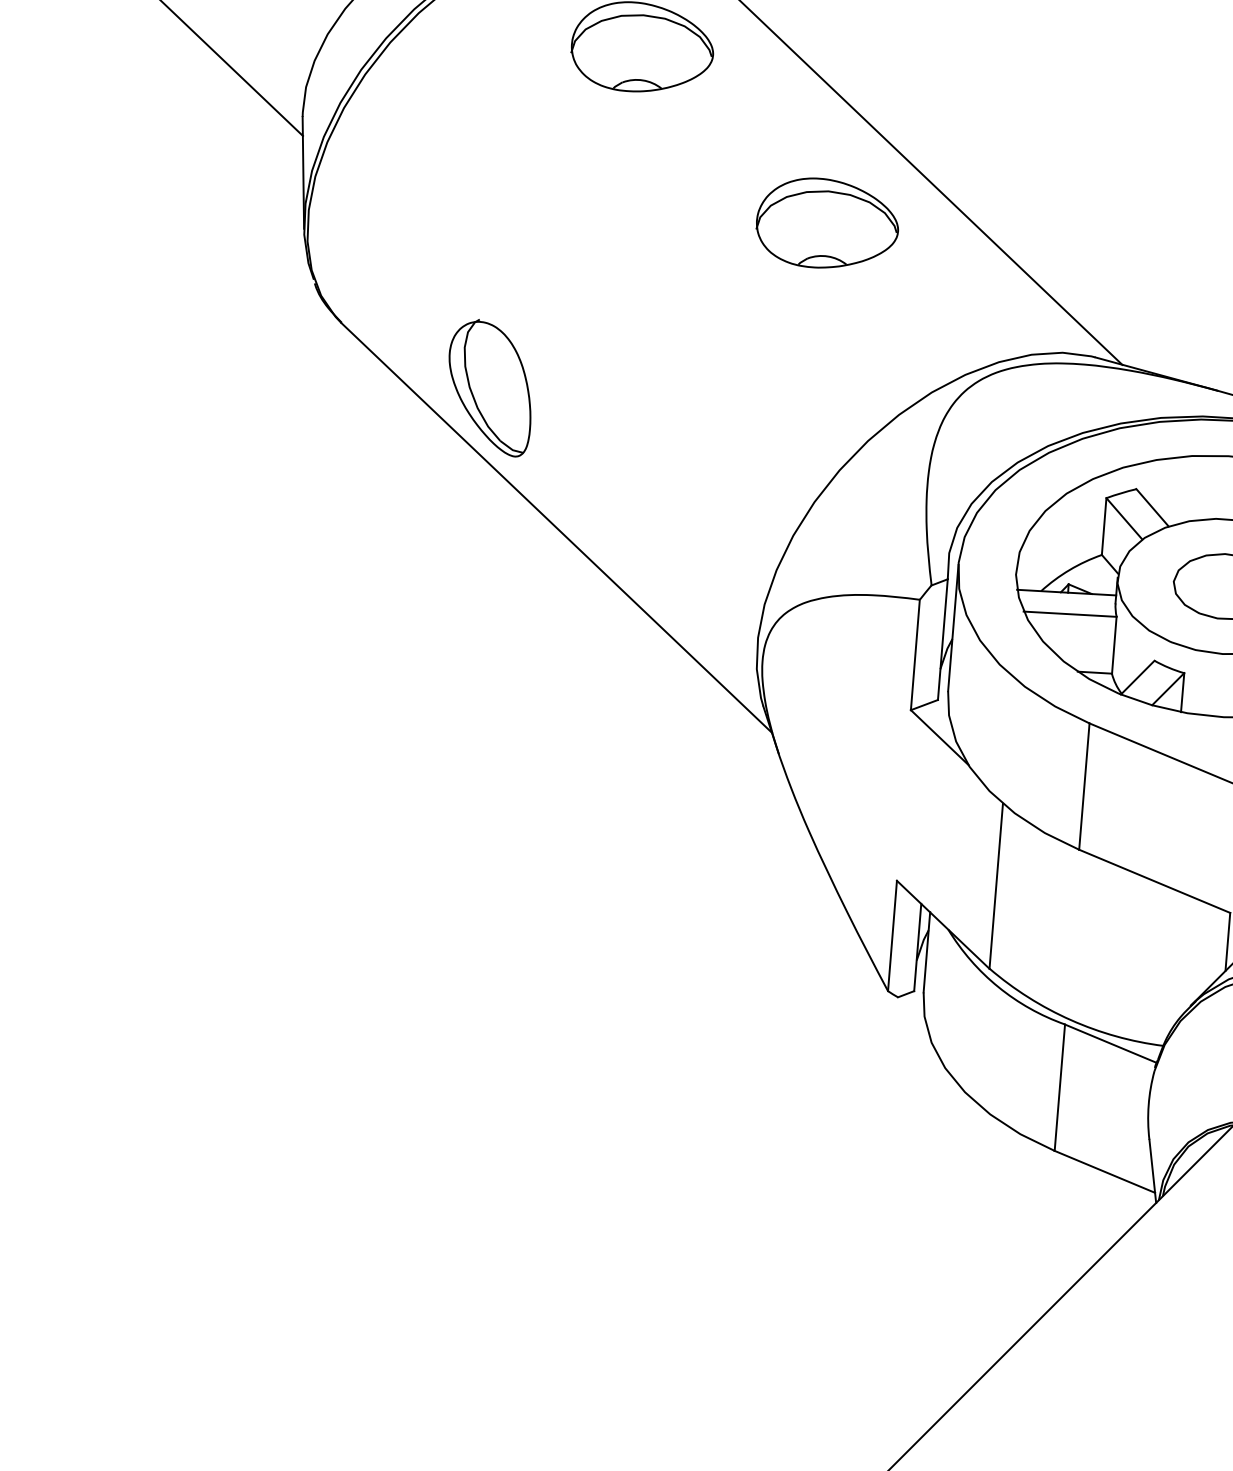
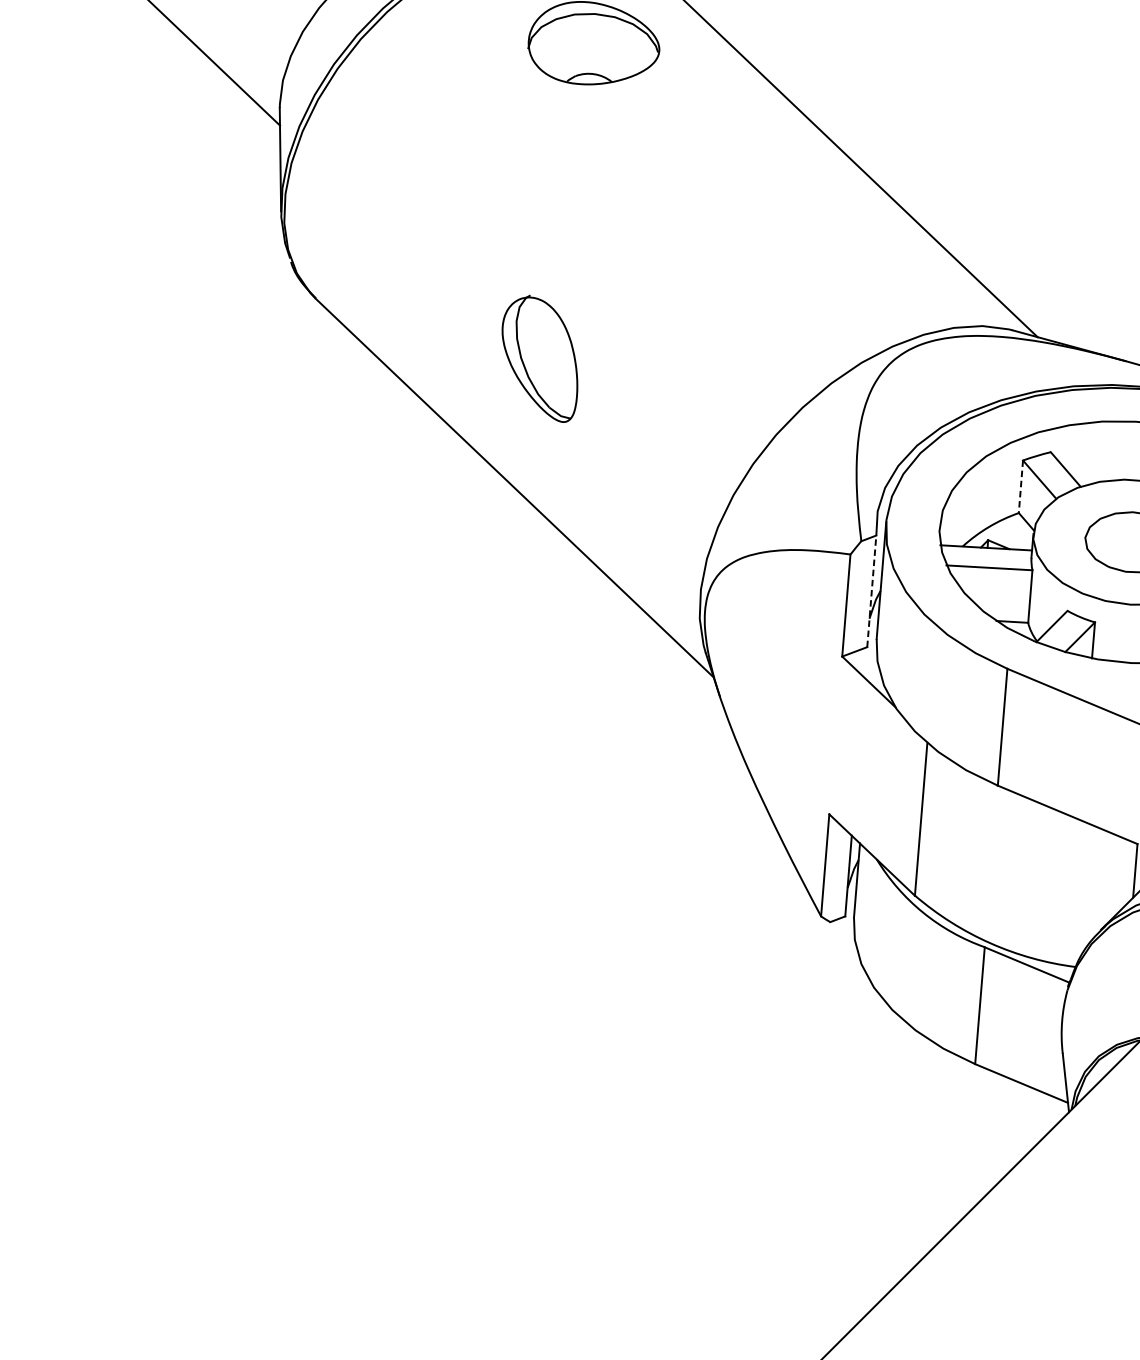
part: (826, 222) -> (764, 205), removed
part: (489, 388) -> (539, 359), moved
line: (1104, 527) -> (1021, 487), solid -> dashed
line: (942, 639) -> (871, 591), solid -> dashed

